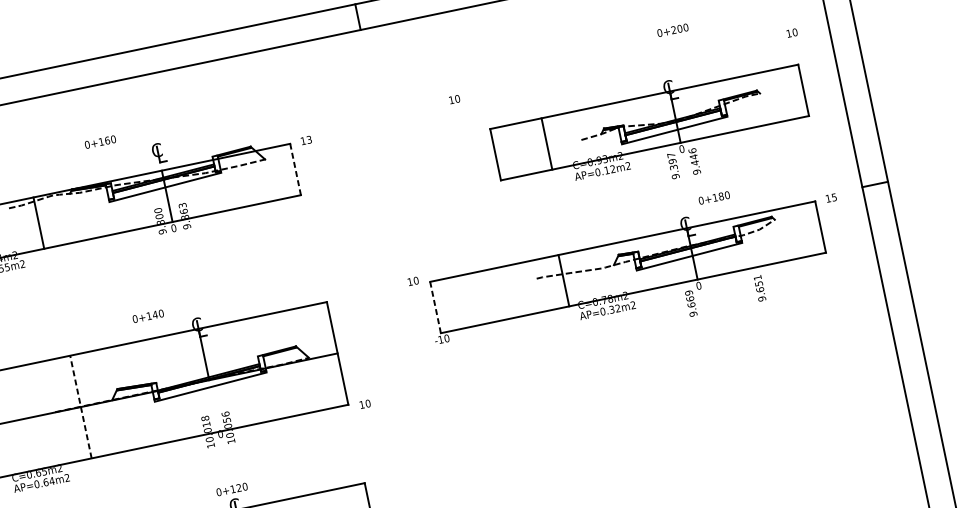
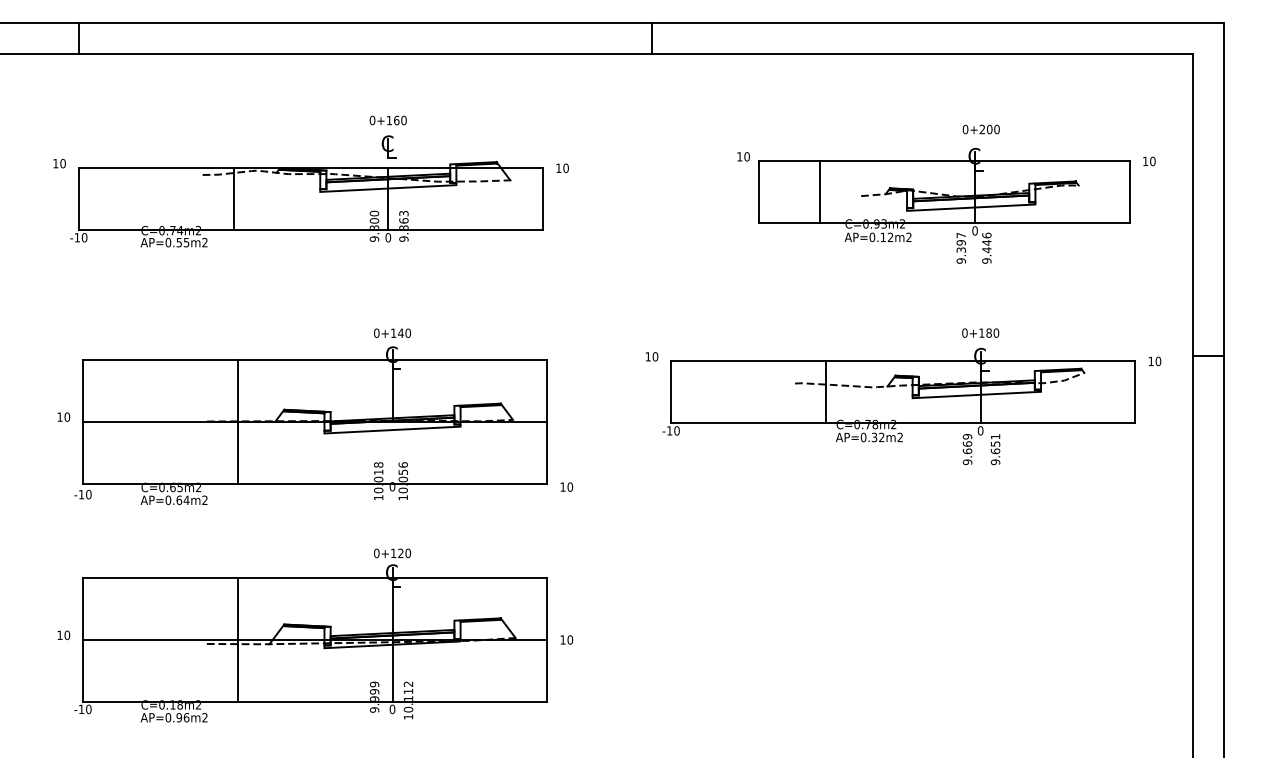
text: (672, 30) -> (980, 129), moved
part: (652, 133) -> (944, 205), moved
text: (308, 139) -> (565, 167), 13 -> 10
text: (99, 142) -> (387, 120), moved
line: (296, 169) -> (543, 199), dashed -> solid
text: (714, 197) -> (980, 332), moved
text: (834, 197) -> (1158, 361), 15 -> 10
text: (759, 288) -> (995, 449), moved
line: (435, 307) -> (671, 392), dashed -> solid
text: (148, 315) -> (392, 332), moved
line: (80, 406) -> (237, 421), dashed -> solid

